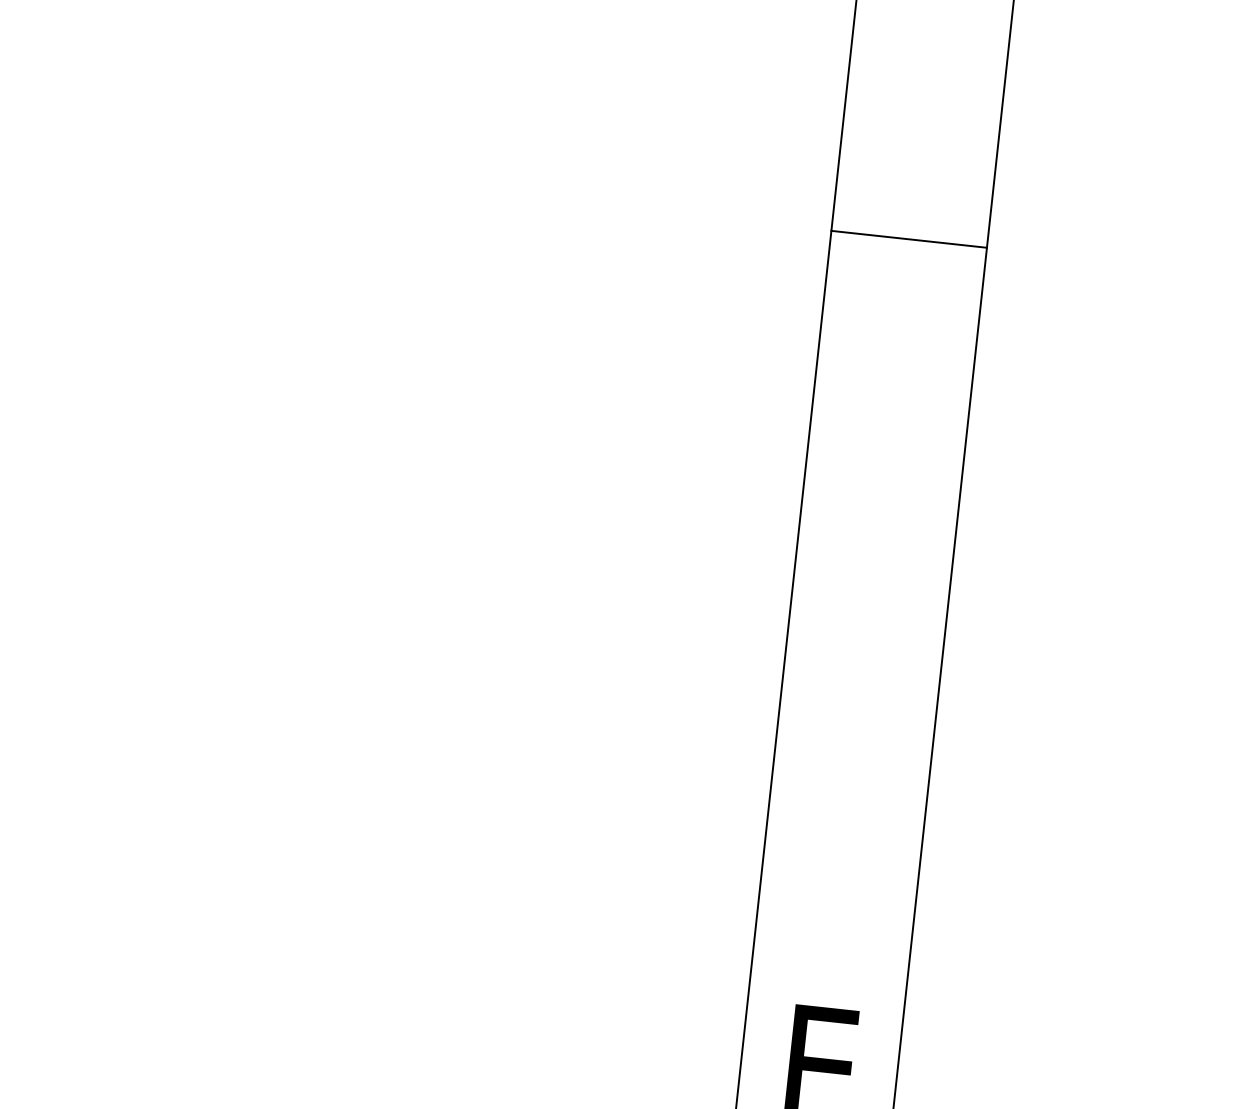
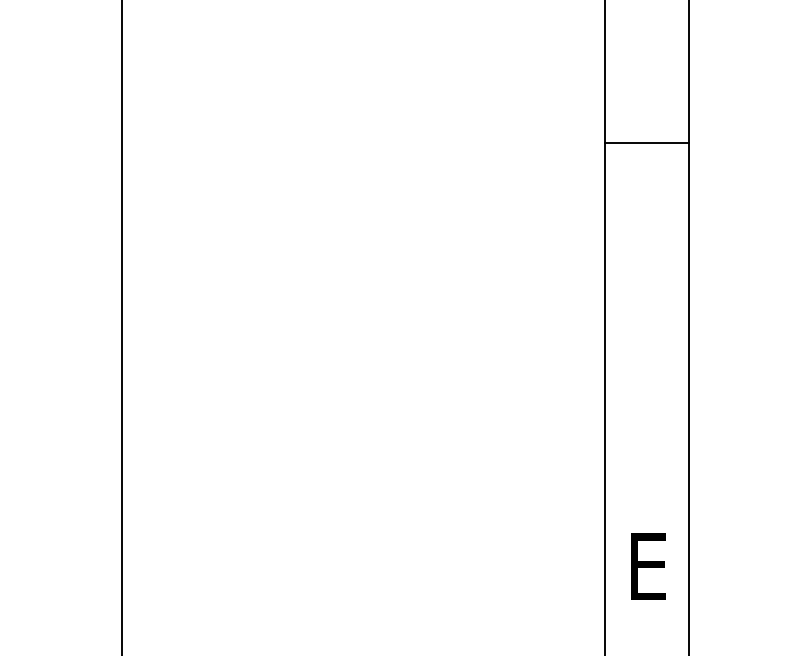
line: (908, 239) -> (646, 143), moved

